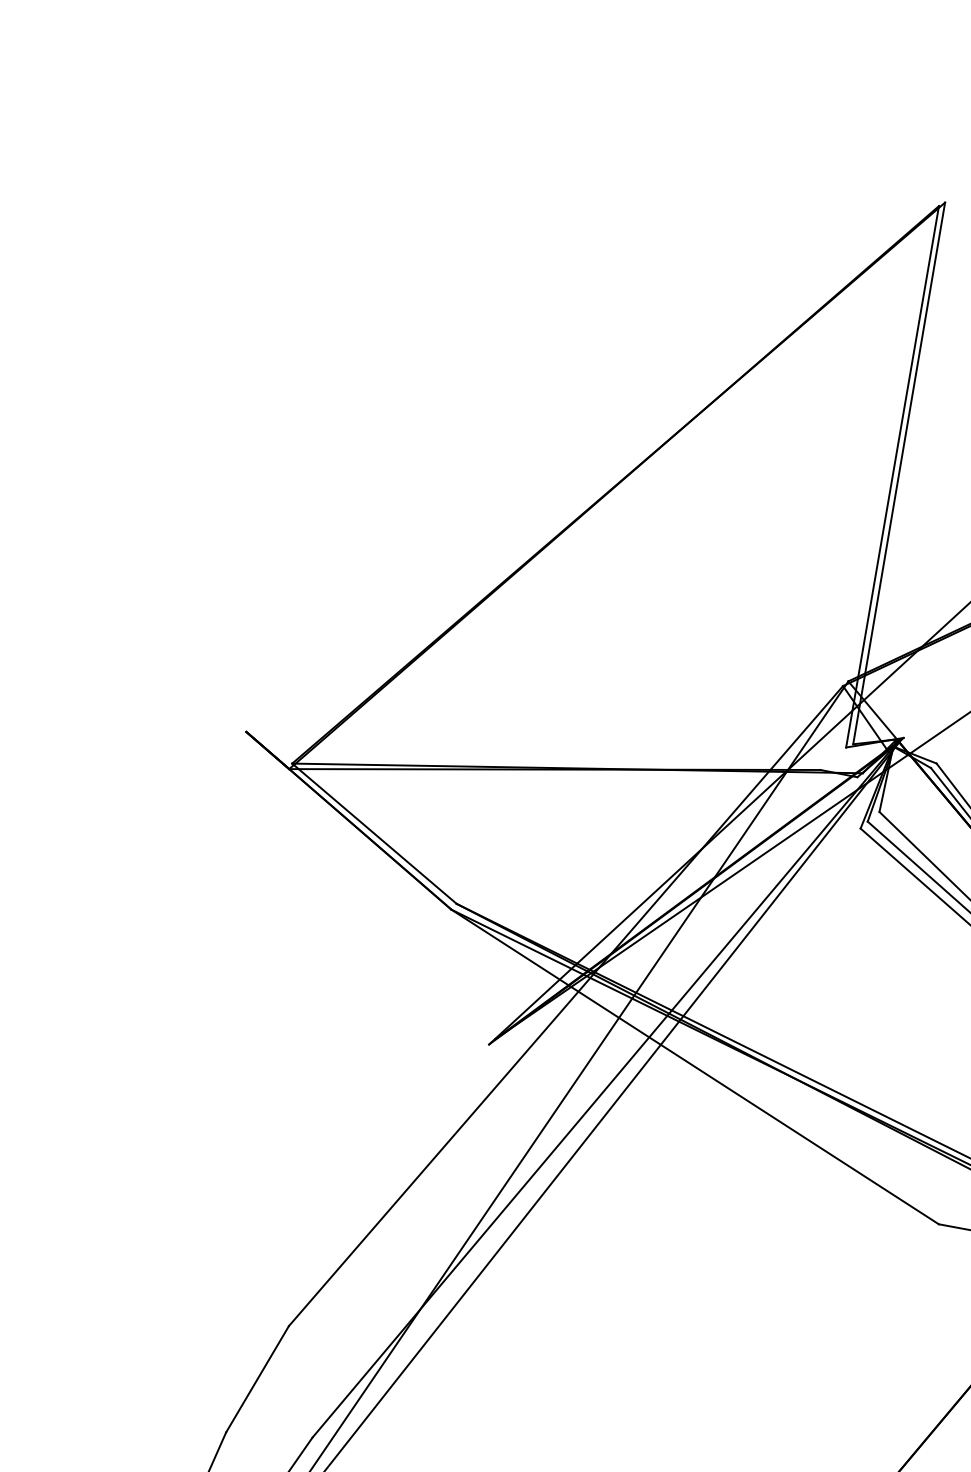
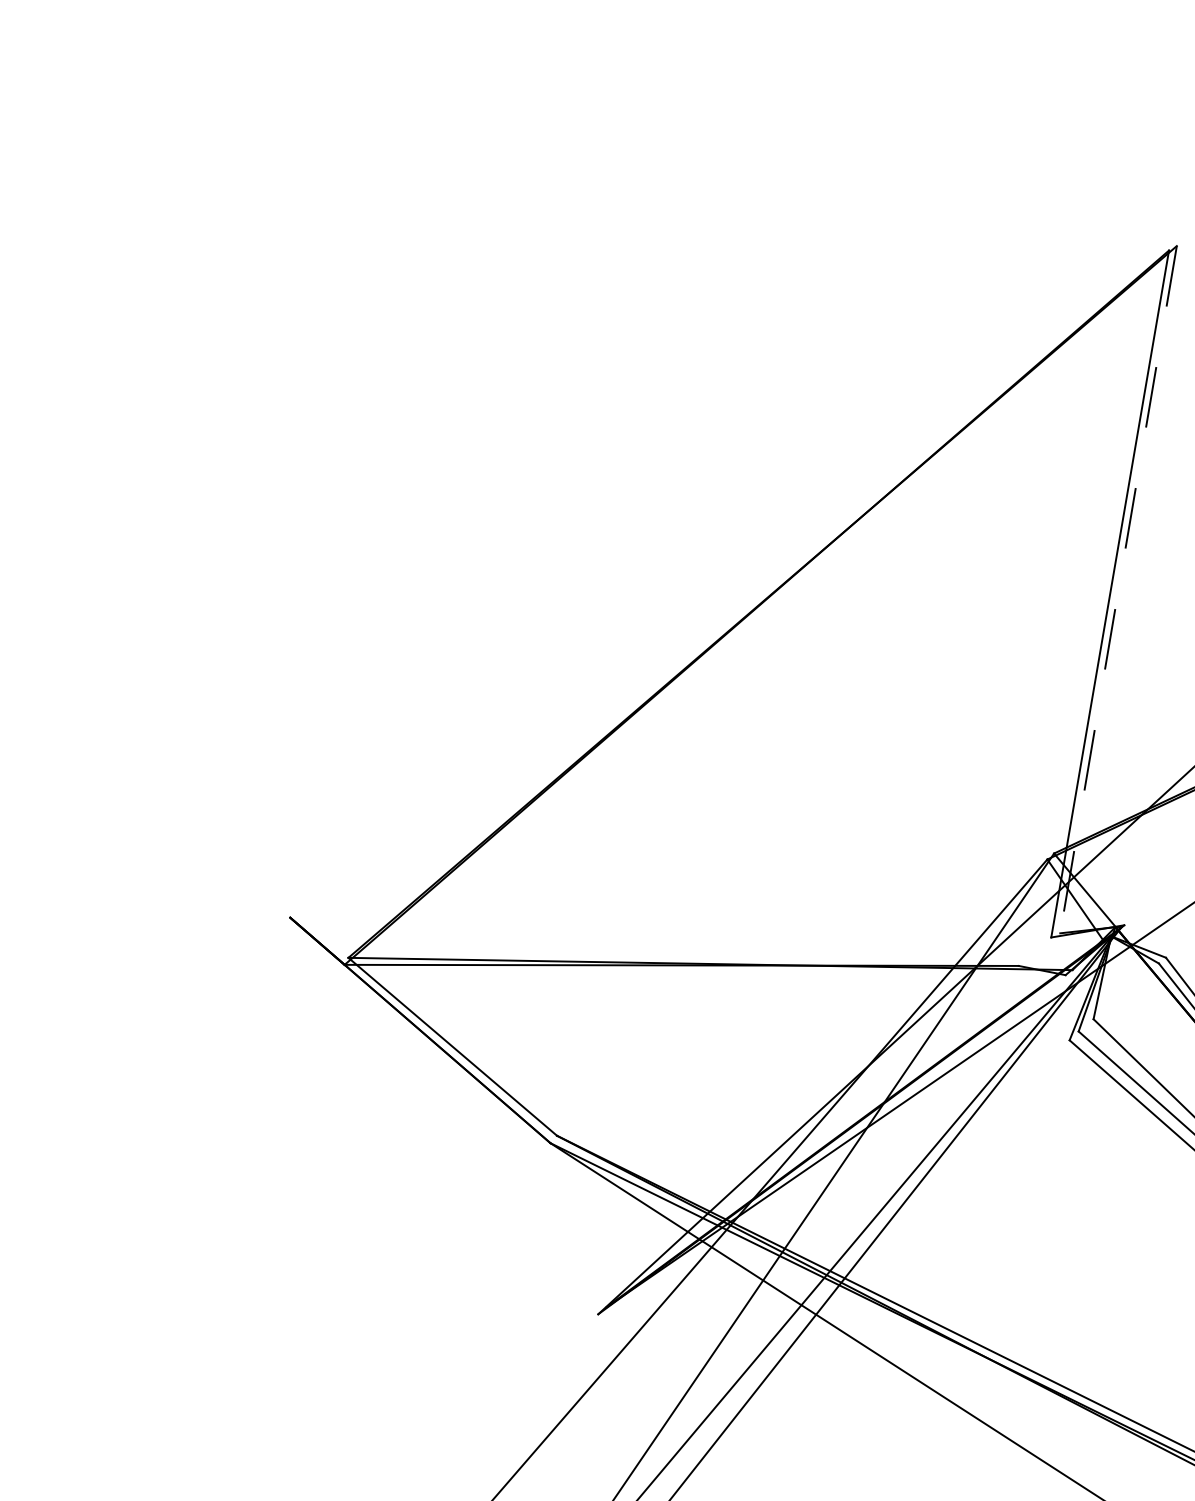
line: (899, 473) -> (1118, 589), solid -> dashed

